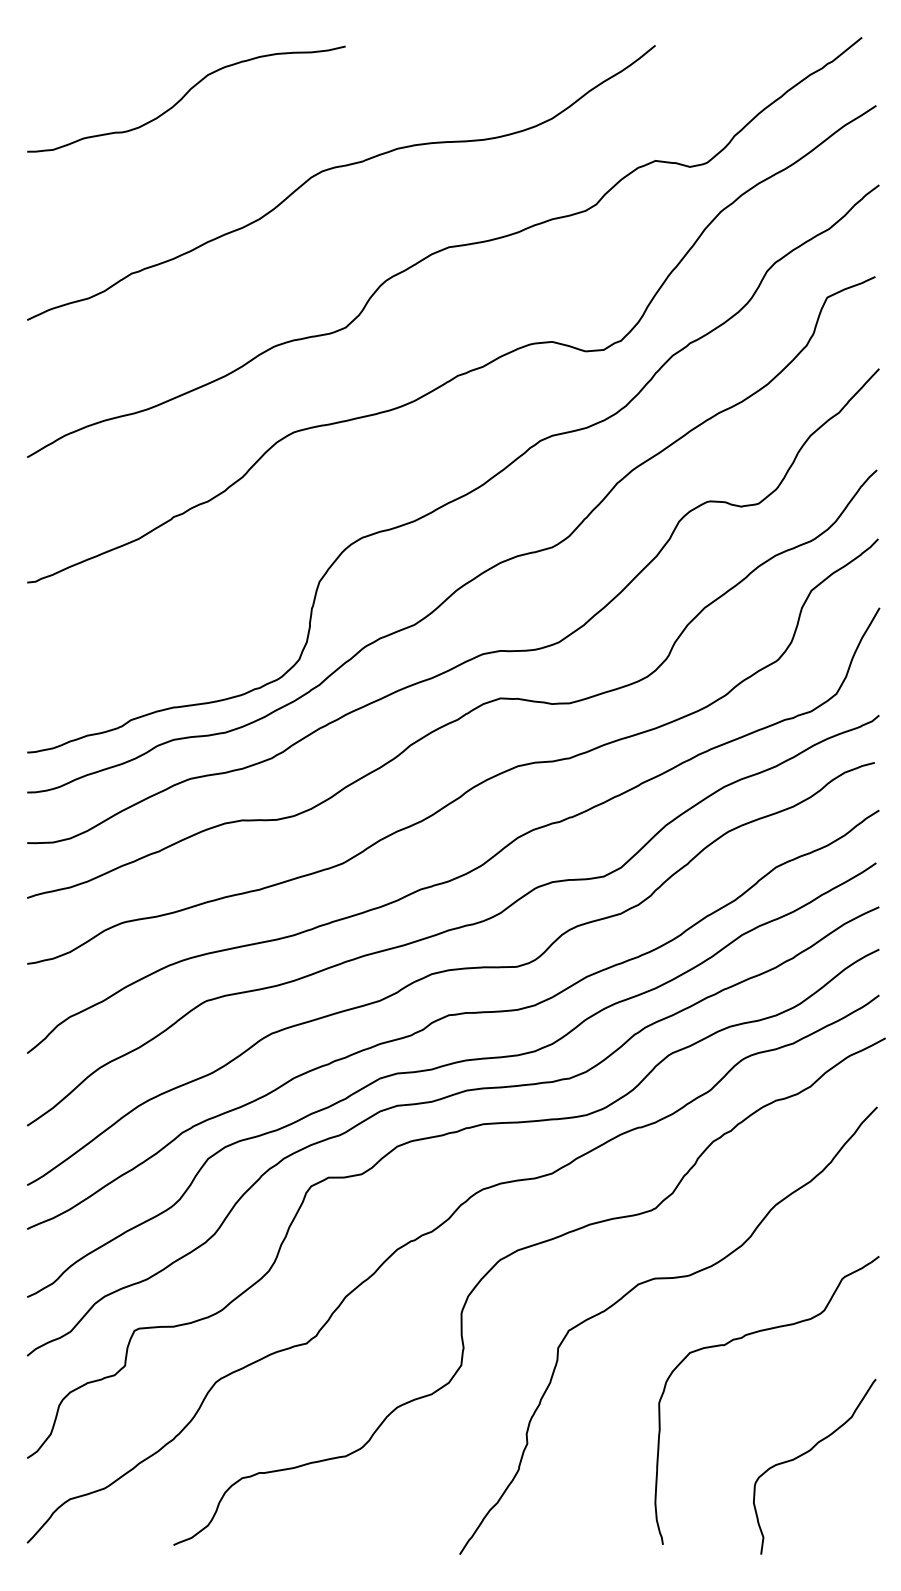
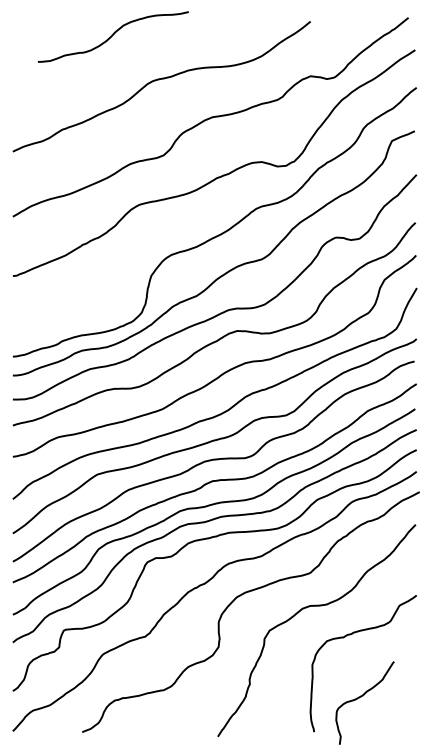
curve: (184, 98) -> (112, 36), moved
curve: (807, 1454) -> (361, 697), moved

